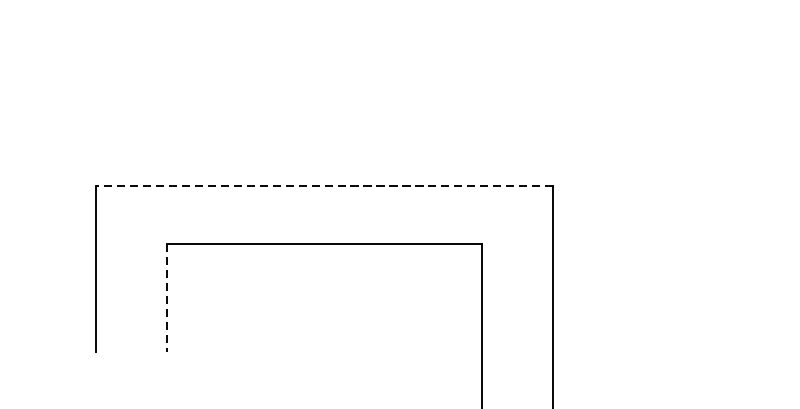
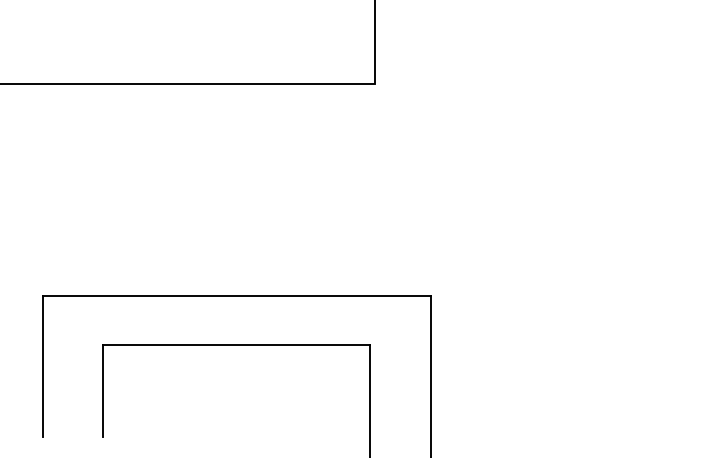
line: (324, 185) -> (236, 295), dashed -> solid
line: (167, 298) -> (103, 391), dashed -> solid

